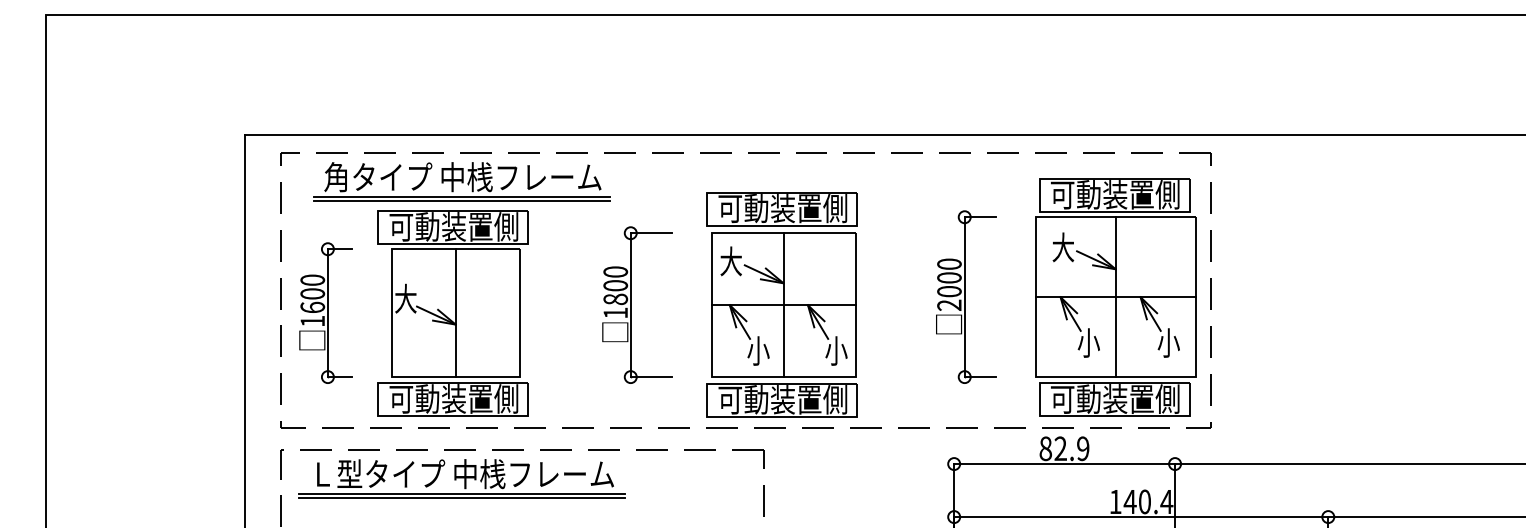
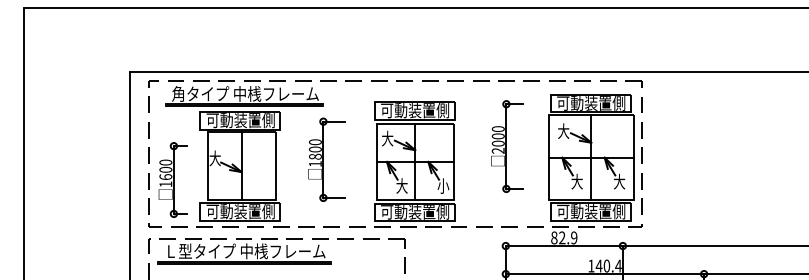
part: (966, 297) -> (507, 146), moved
part: (636, 304) -> (326, 159), moved
part: (325, 312) -> (172, 179), moved
text: (1089, 342) -> (577, 181), 小 -> 大
text: (1168, 342) -> (619, 181), 小 -> 大
text: (757, 349) -> (401, 185), 小 -> 大

